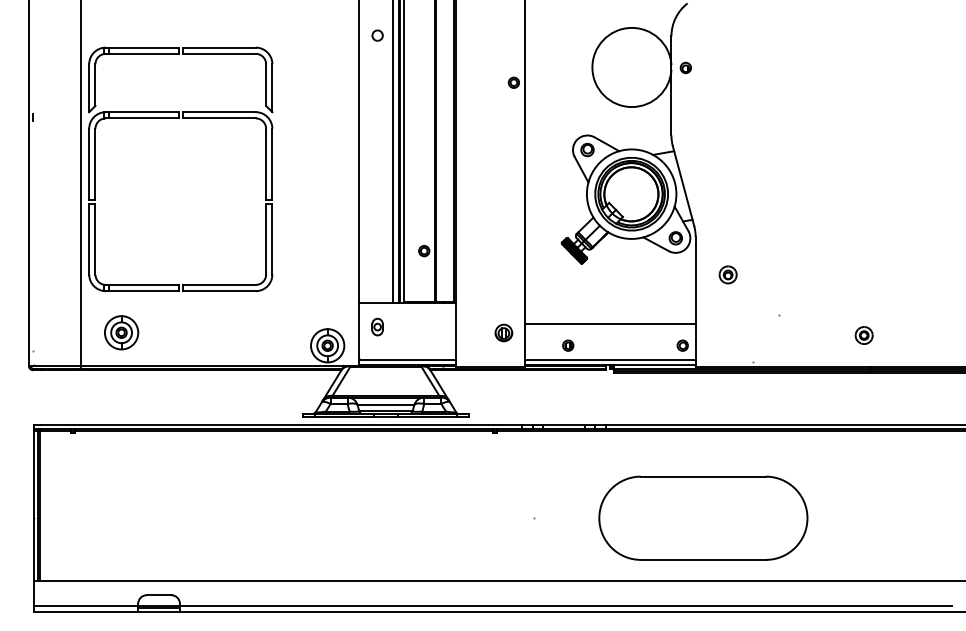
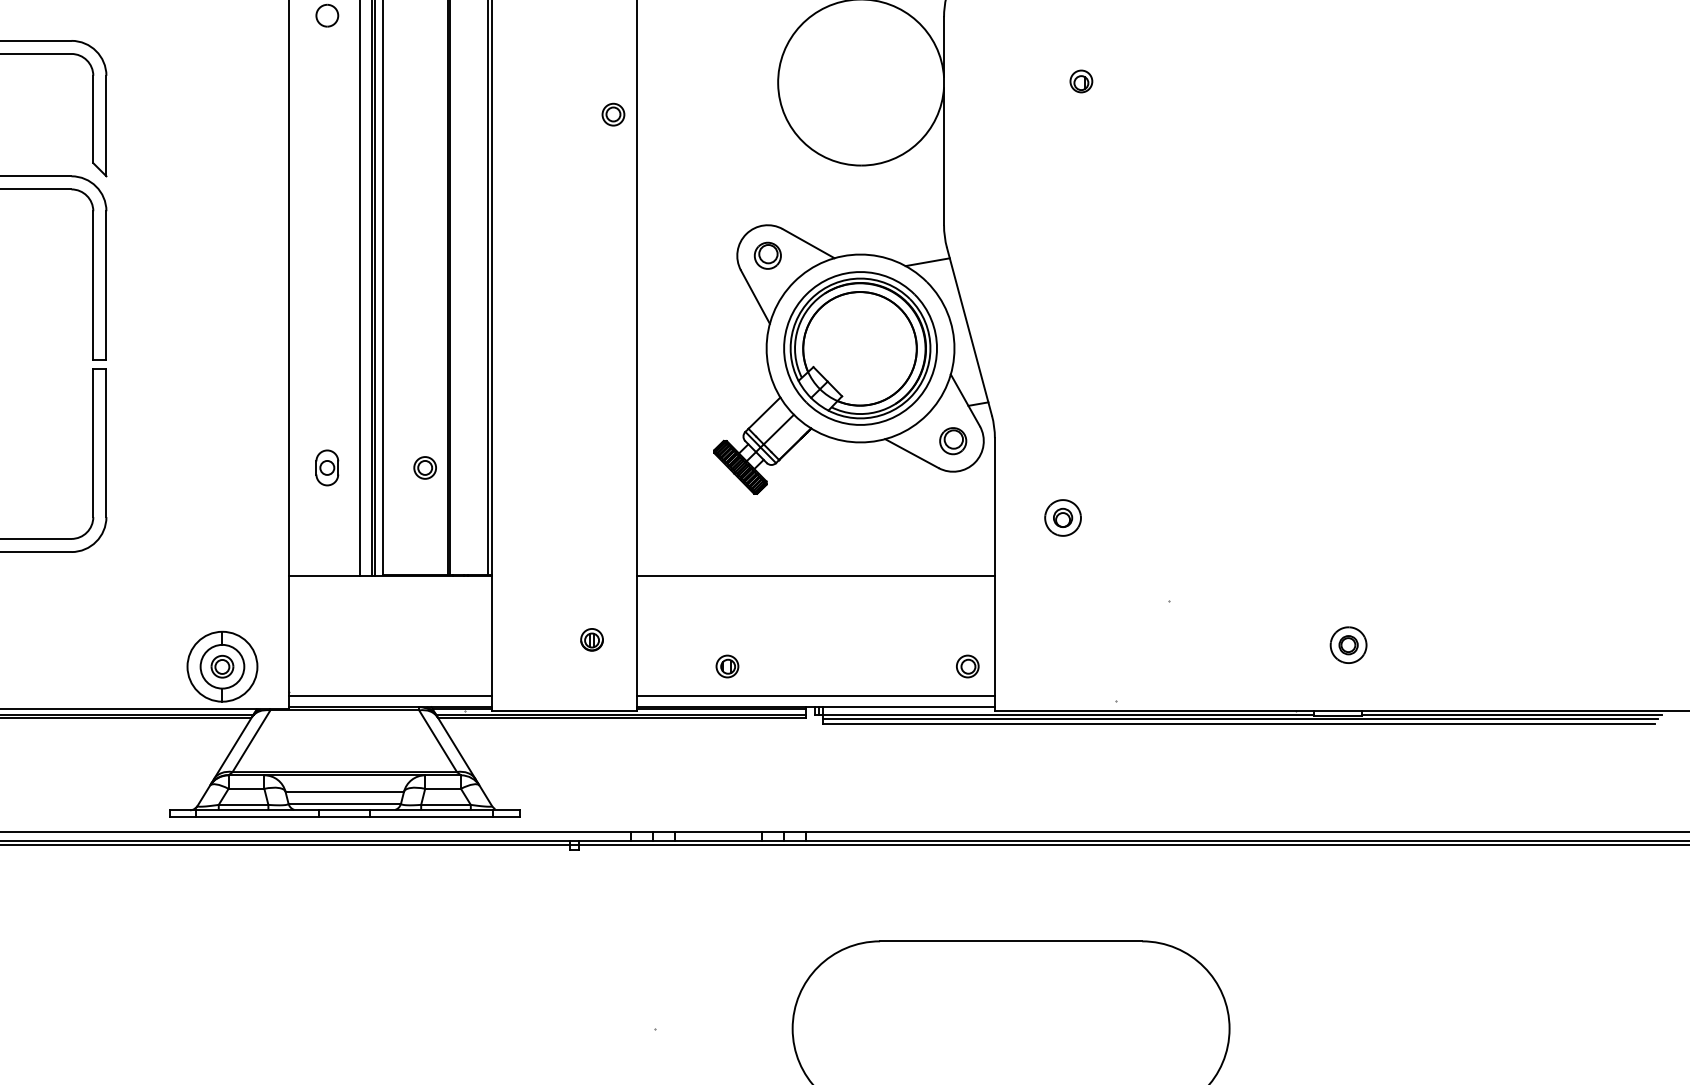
part: (685, 67) -> (1080, 80), moved
line: (609, 323) -> (814, 575), moved
part: (377, 326) -> (327, 466), moved
part: (503, 332) -> (591, 638), size x0.62

